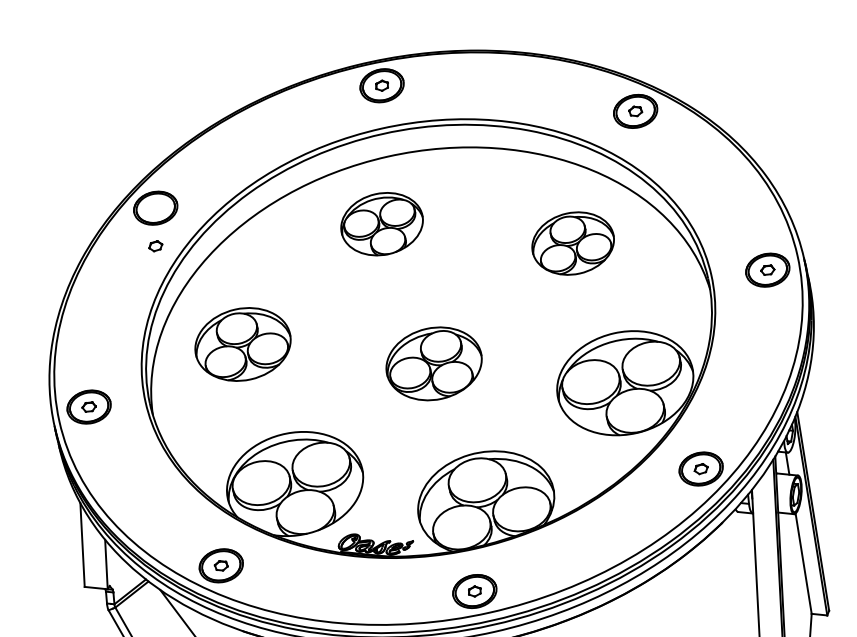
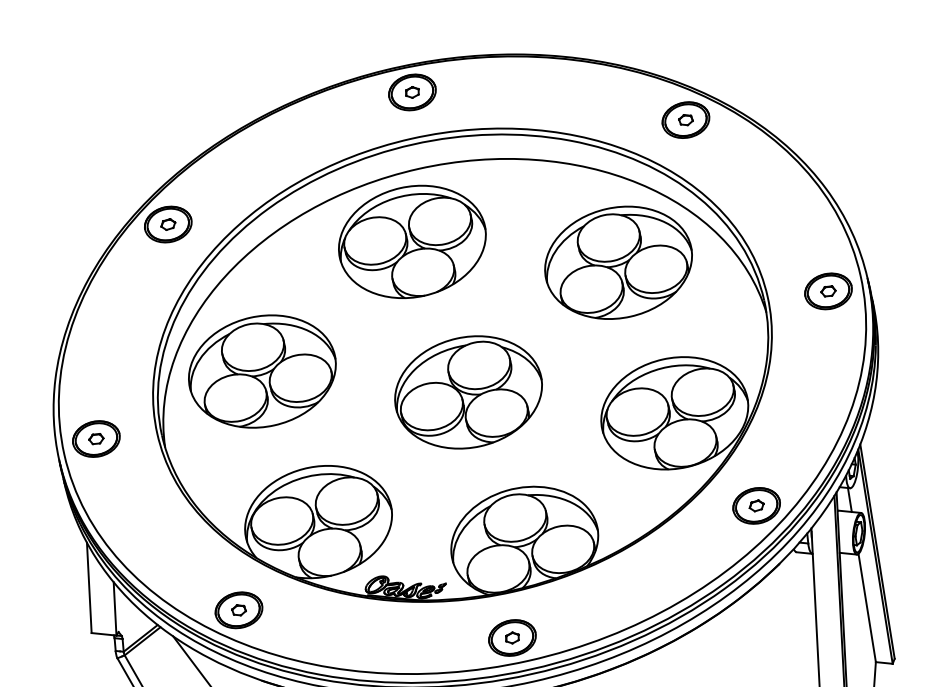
part: (382, 223) -> (412, 241), size x1.67
part: (573, 243) -> (618, 262), size x1.67
part: (155, 246) -> (168, 224), moved
part: (243, 344) -> (262, 371), size x1.43
part: (434, 363) -> (468, 392), size x1.43

